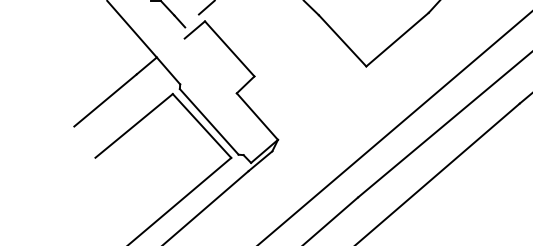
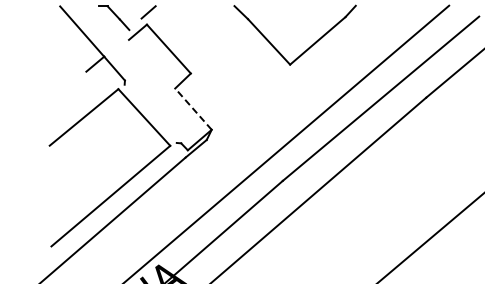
line: (105, 100) -> (58, 94), removed
line: (257, 116) -> (193, 109), solid -> dashed
line: (208, 121) -> (150, 113), removed

